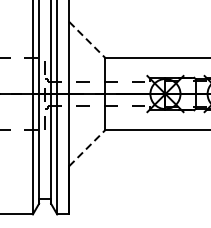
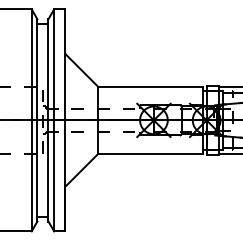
line: (86, 39) -> (81, 70), dashed -> solid
line: (86, 148) -> (81, 170), dashed -> solid

